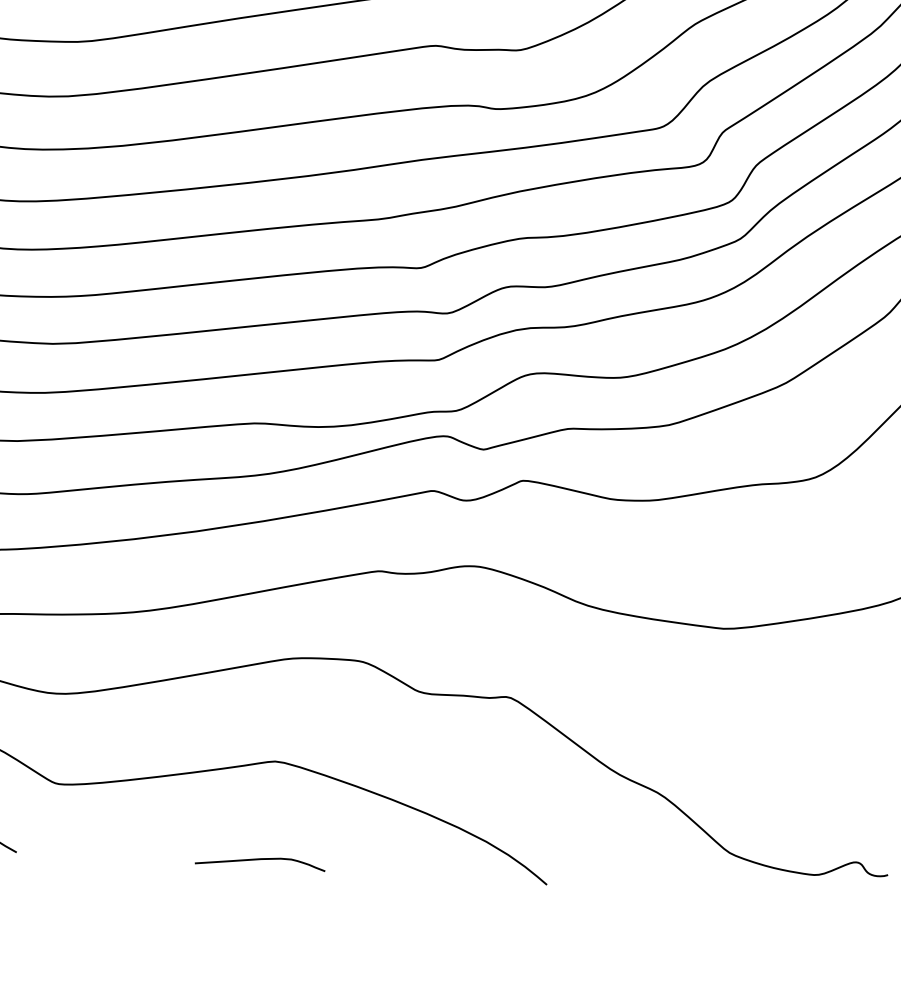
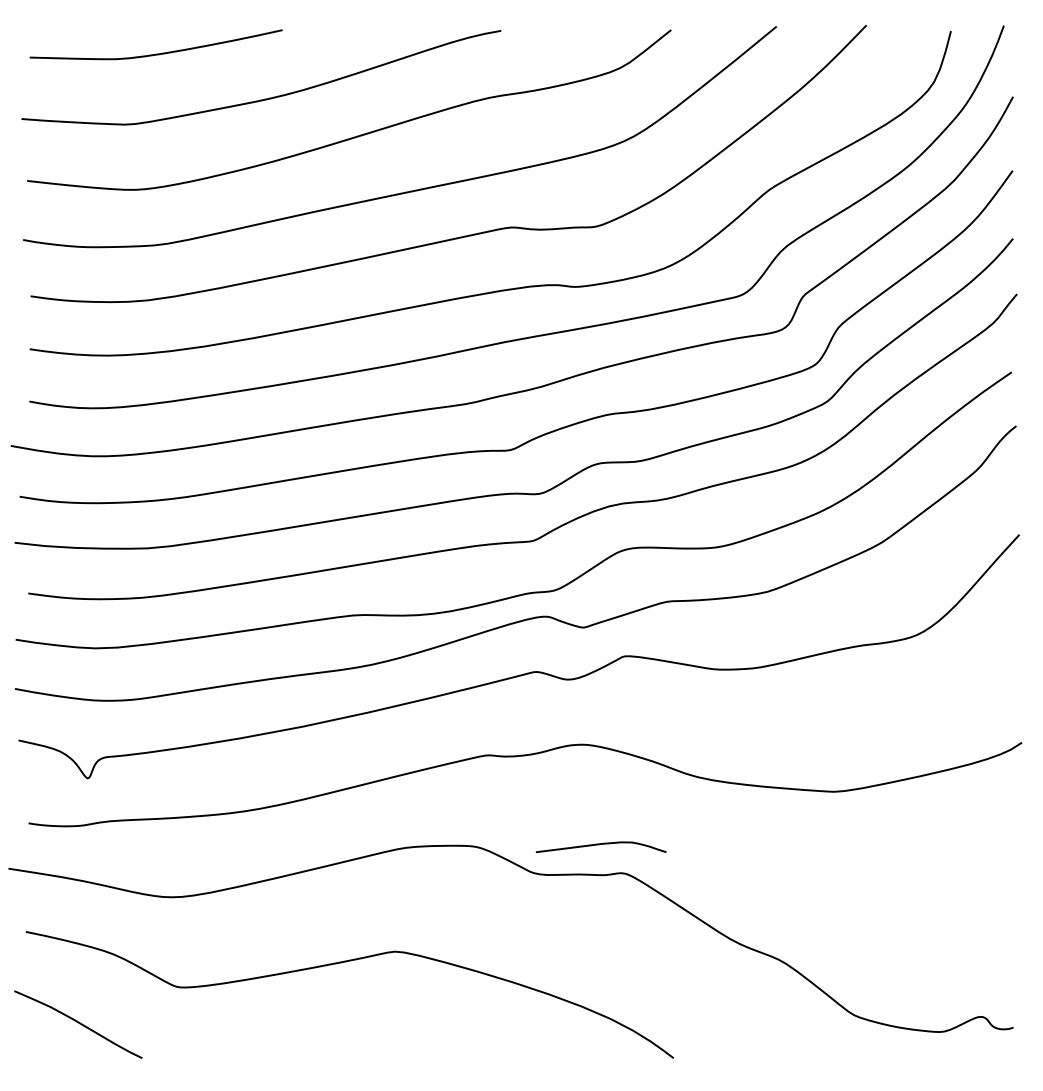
curve: (258, 860) -> (599, 845), moved

